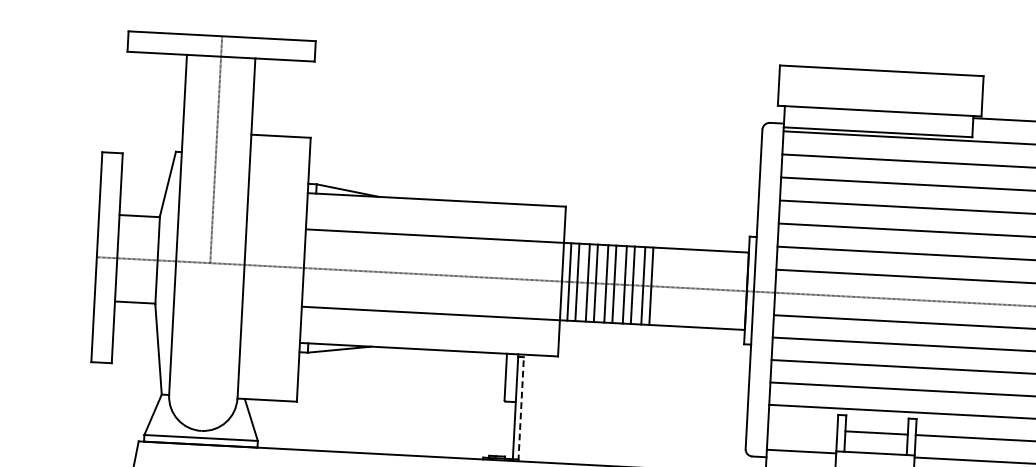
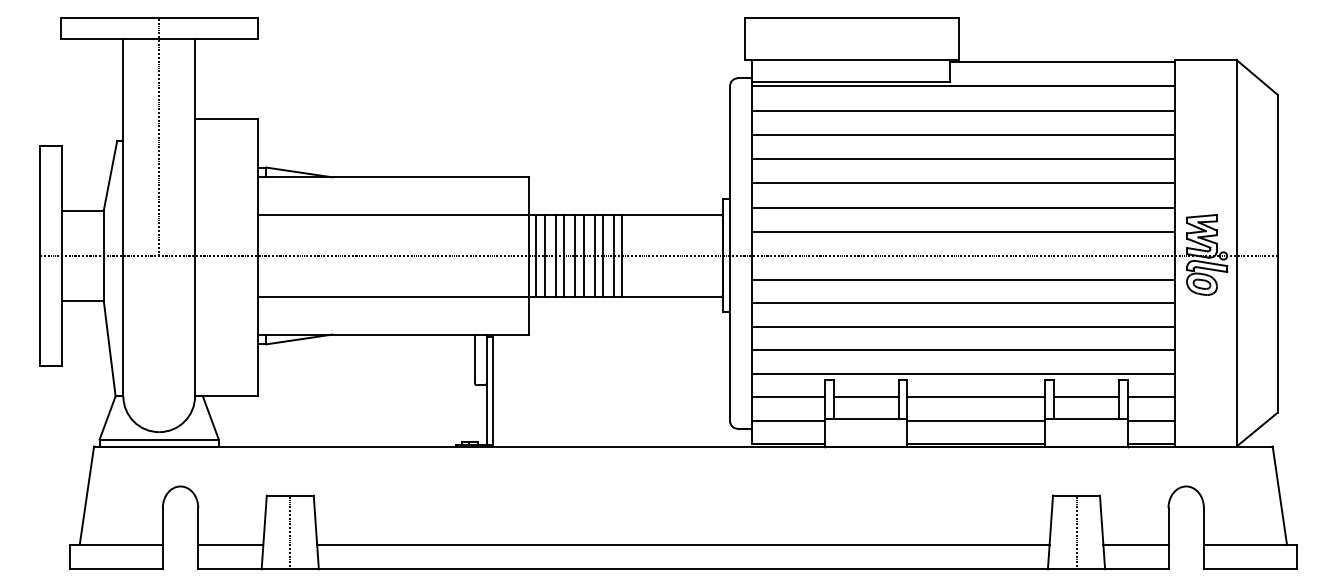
line: (520, 408) -> (492, 391), dashed -> solid
line: (802, 429) -> (788, 397), added

